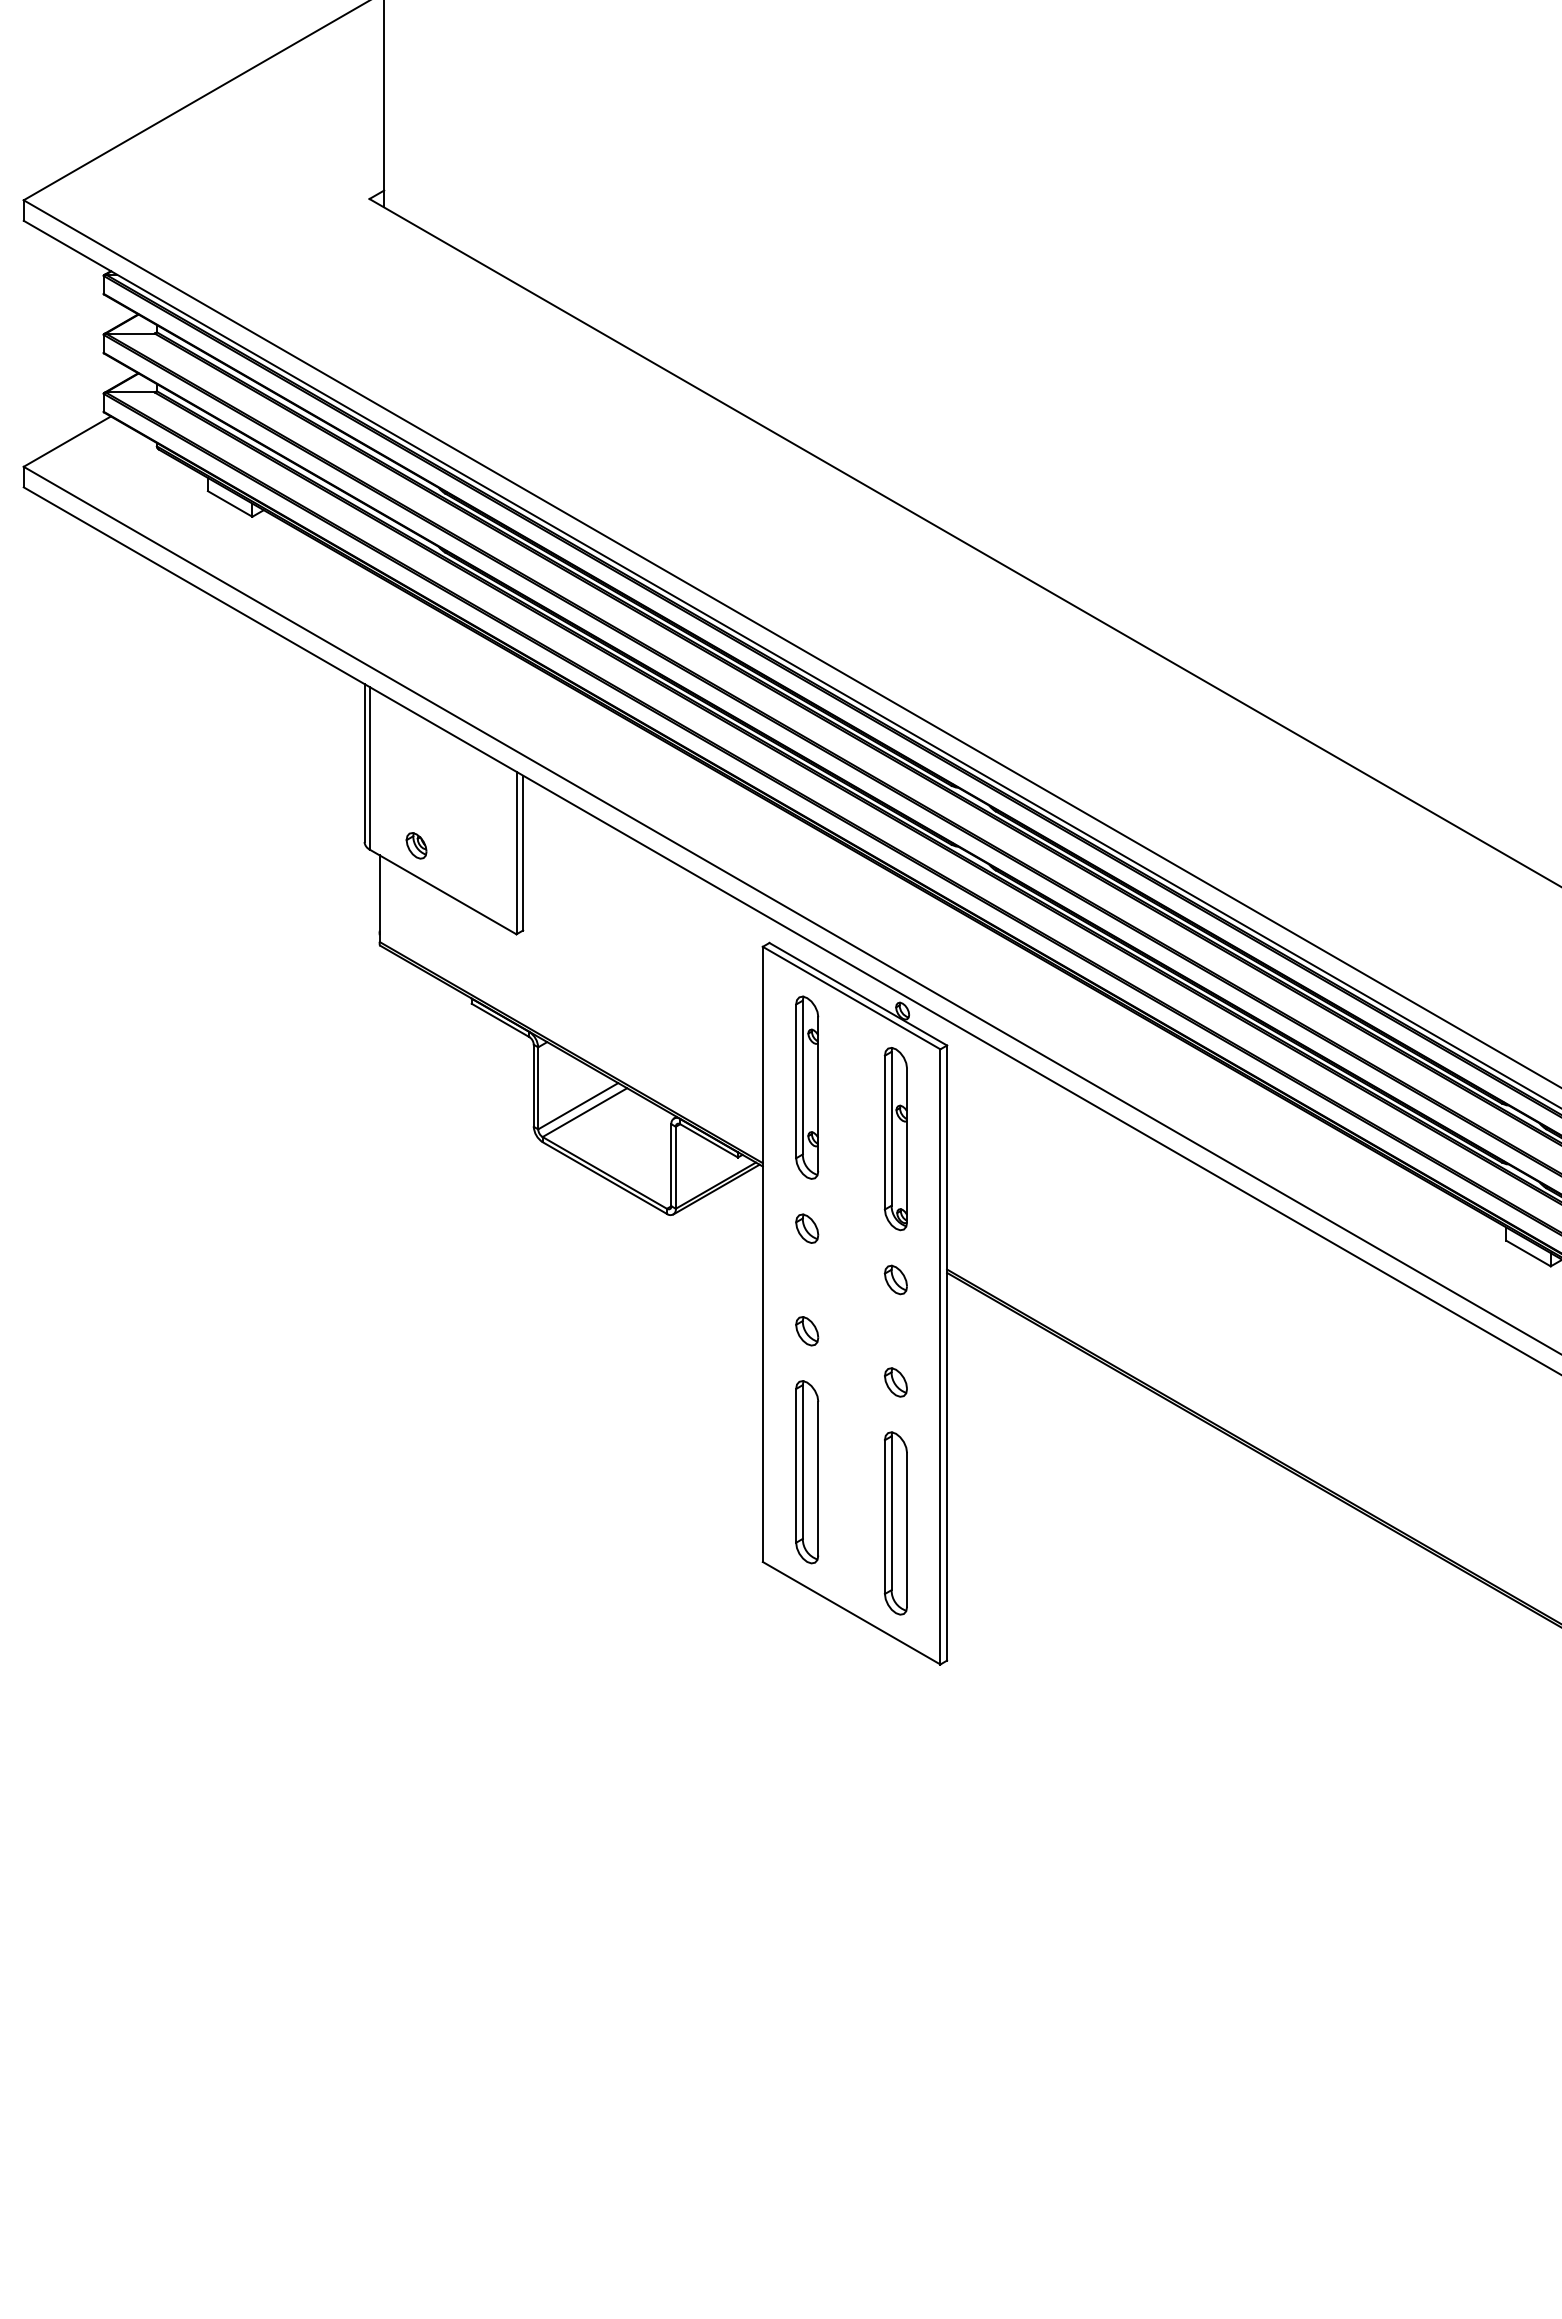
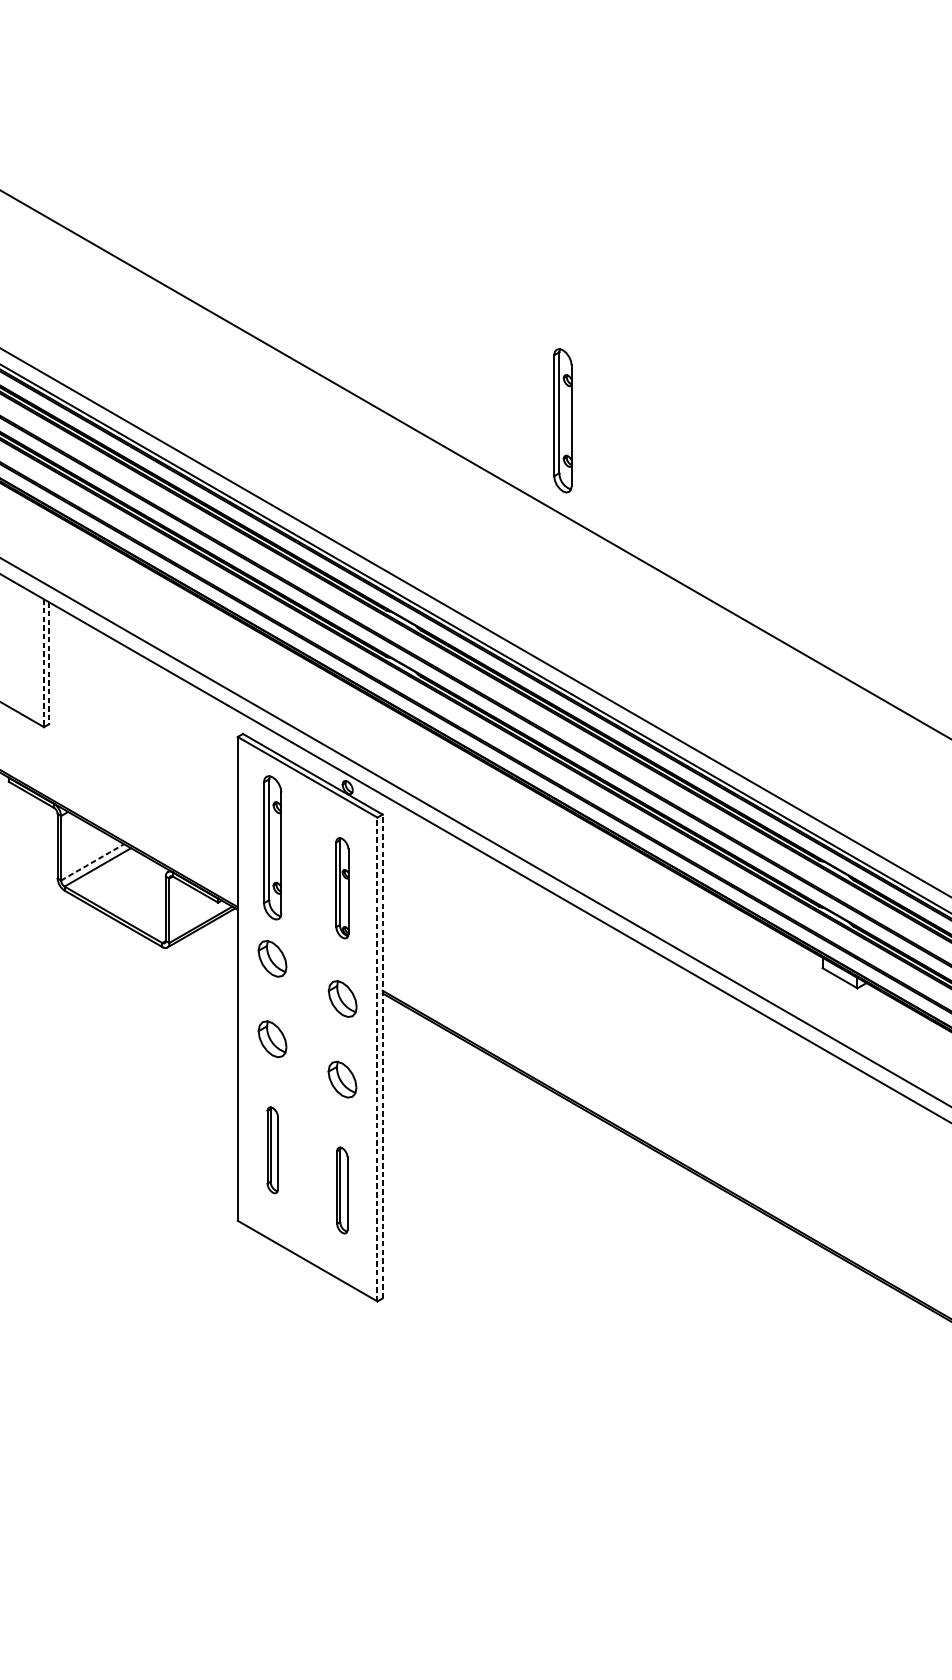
part: (1176, 544) -> (563, 420), added
line: (516, 853) -> (44, 663), solid -> dashed
line: (523, 853) -> (49, 663), solid -> dashed
line: (578, 1106) -> (92, 862), solid -> dashed
part: (895, 1139) -> (342, 888), size x0.7
part: (807, 1228) -> (272, 958), size x1.6
part: (895, 1279) -> (342, 998), size x1.6
part: (807, 1331) -> (272, 1039), size x1.6
line: (947, 1353) -> (383, 1056), solid -> dashed
line: (940, 1356) -> (377, 1059), solid -> dashed
part: (895, 1382) -> (342, 1079), size x1.6
part: (807, 1472) -> (272, 1150), size x0.6
part: (895, 1523) -> (342, 1190), size x0.6

